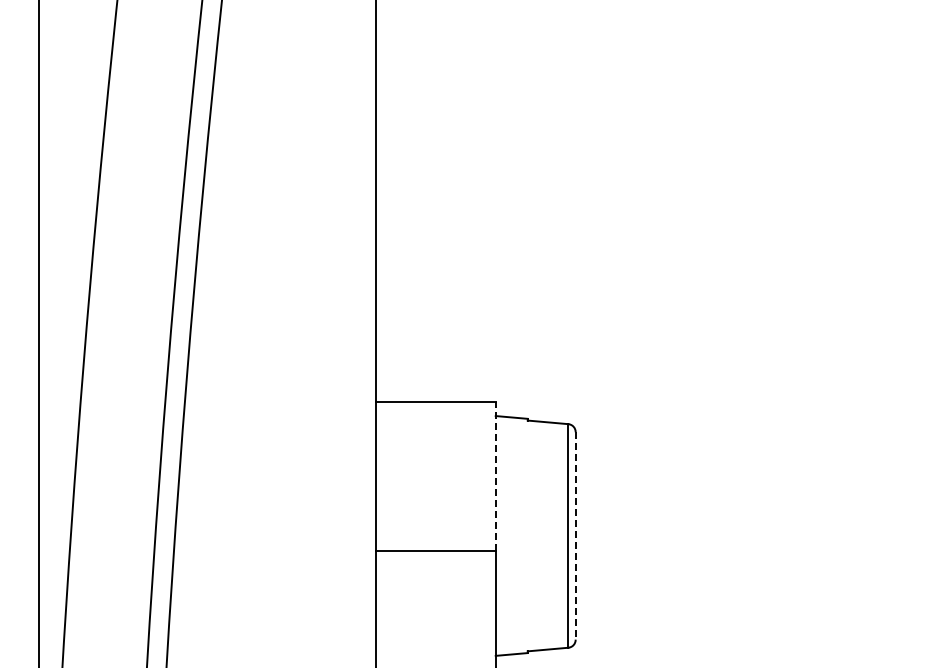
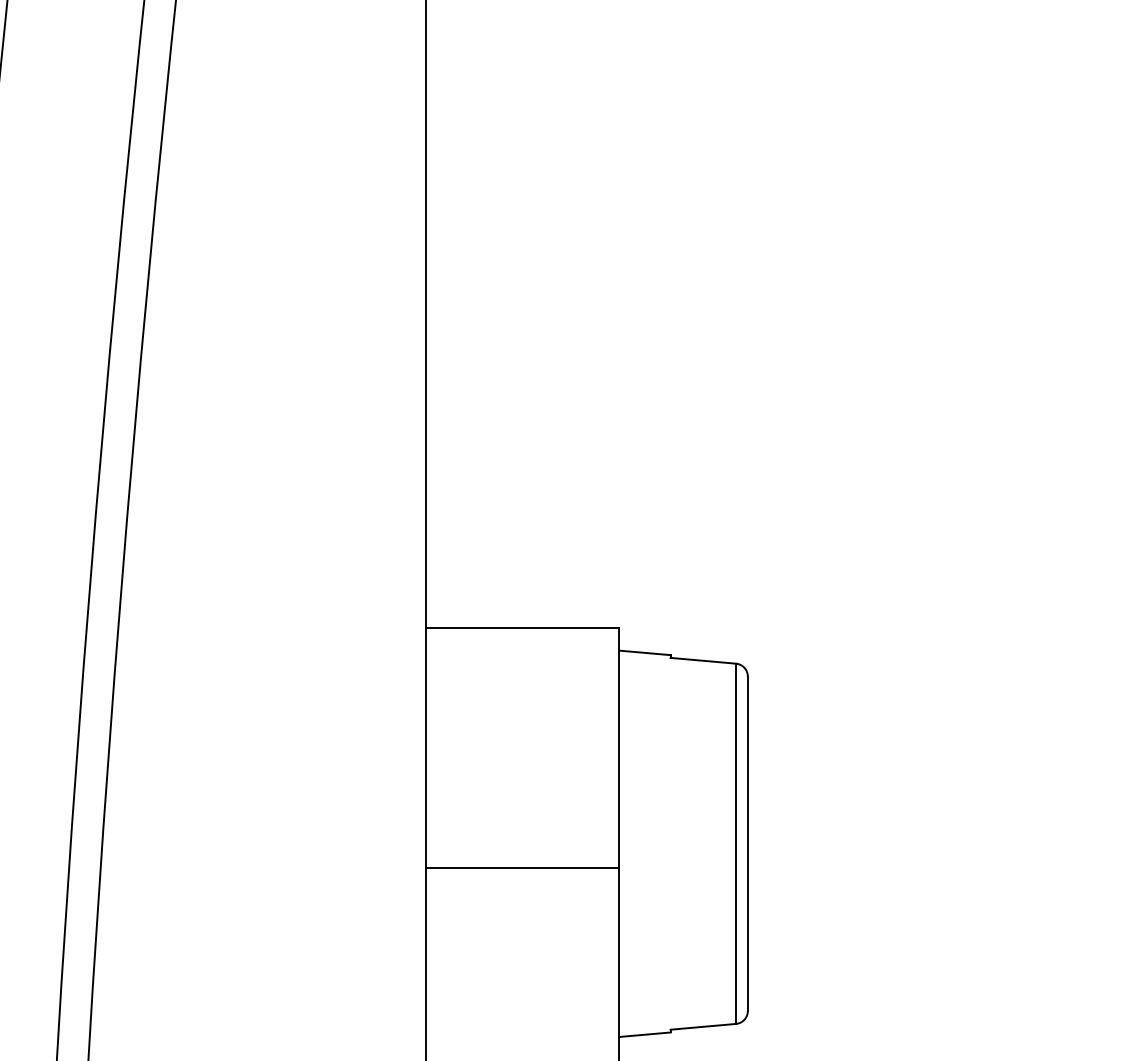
line: (495, 476) -> (618, 748), dashed -> solid
line: (575, 535) -> (747, 843), dashed -> solid

